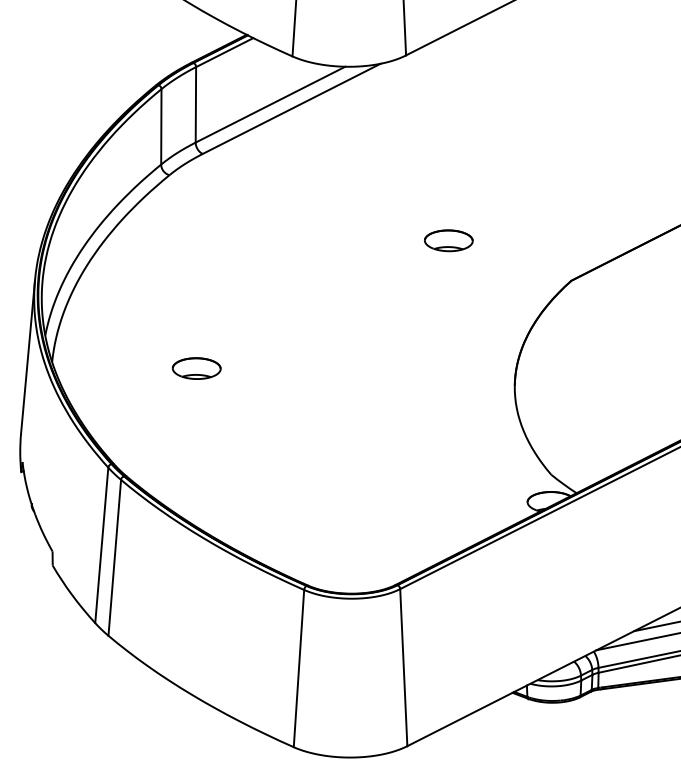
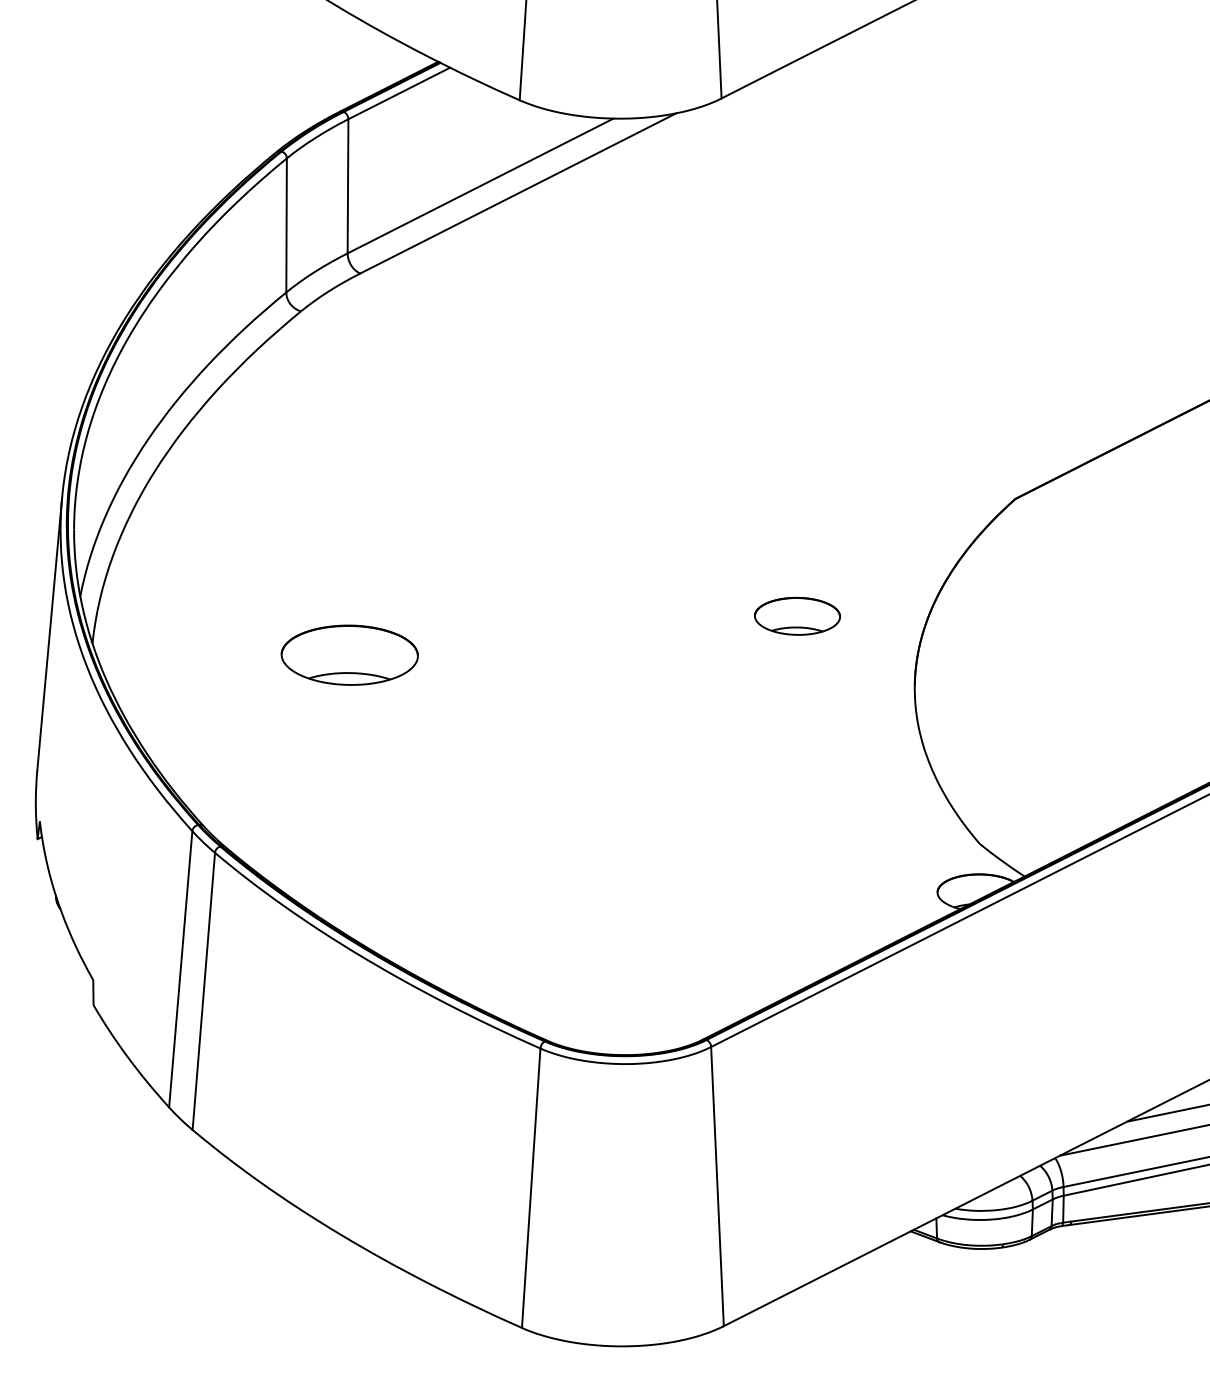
part: (448, 240) -> (796, 615), moved
part: (196, 368) -> (349, 654), size x1.6

